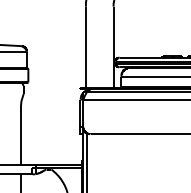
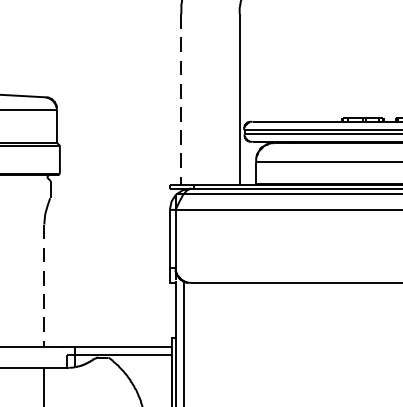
line: (85, 47) -> (180, 100), solid -> dashed
line: (21, 136) -> (45, 287), solid -> dashed

